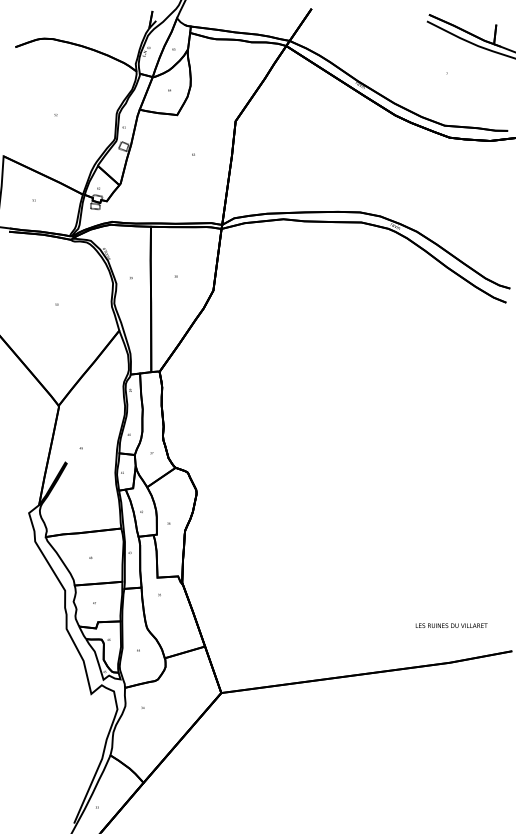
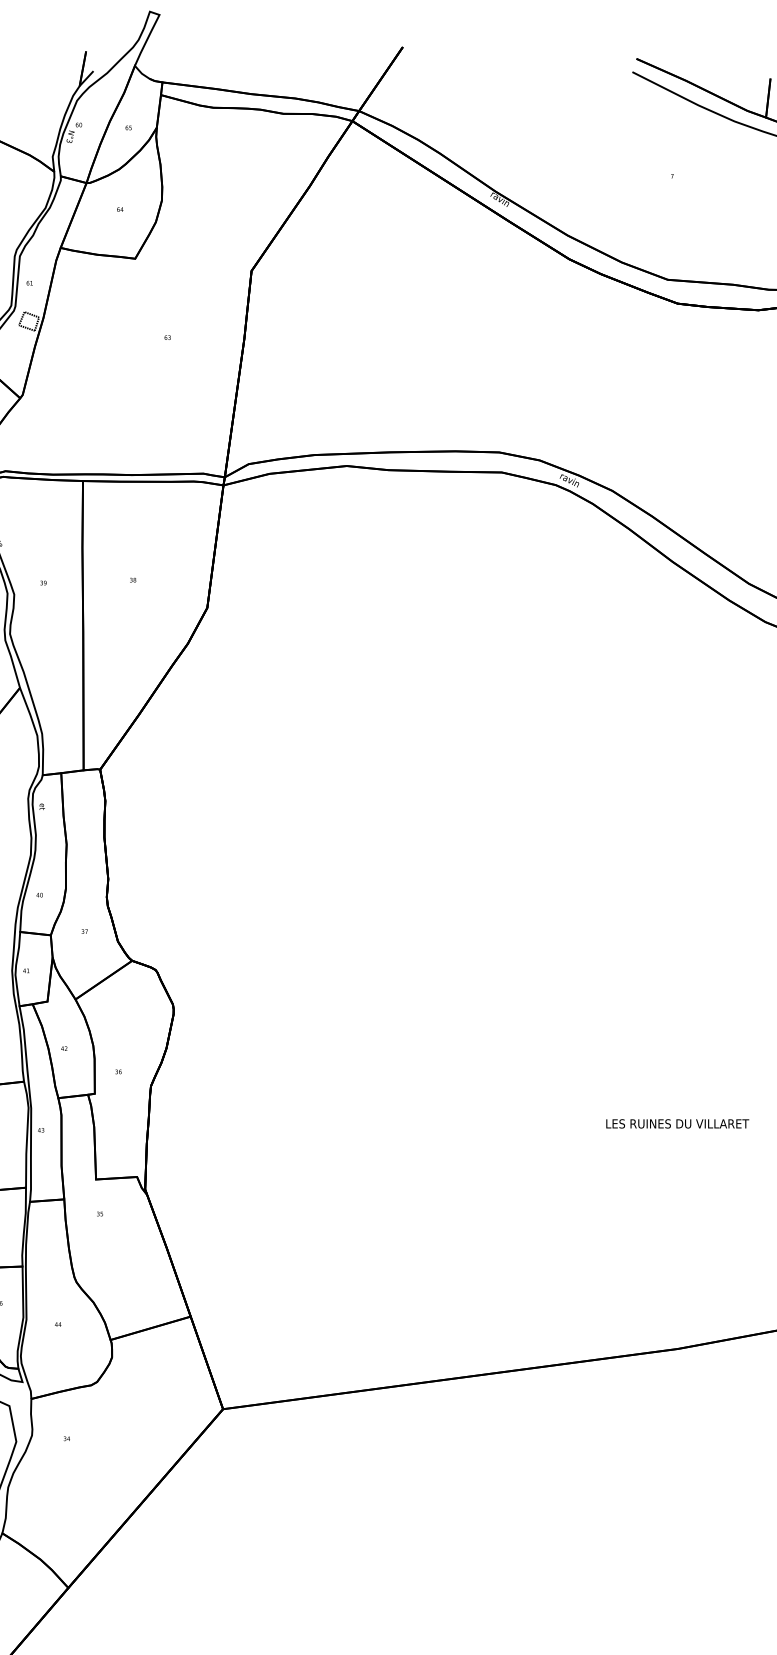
text: (451, 625) -> (677, 1123), moved

